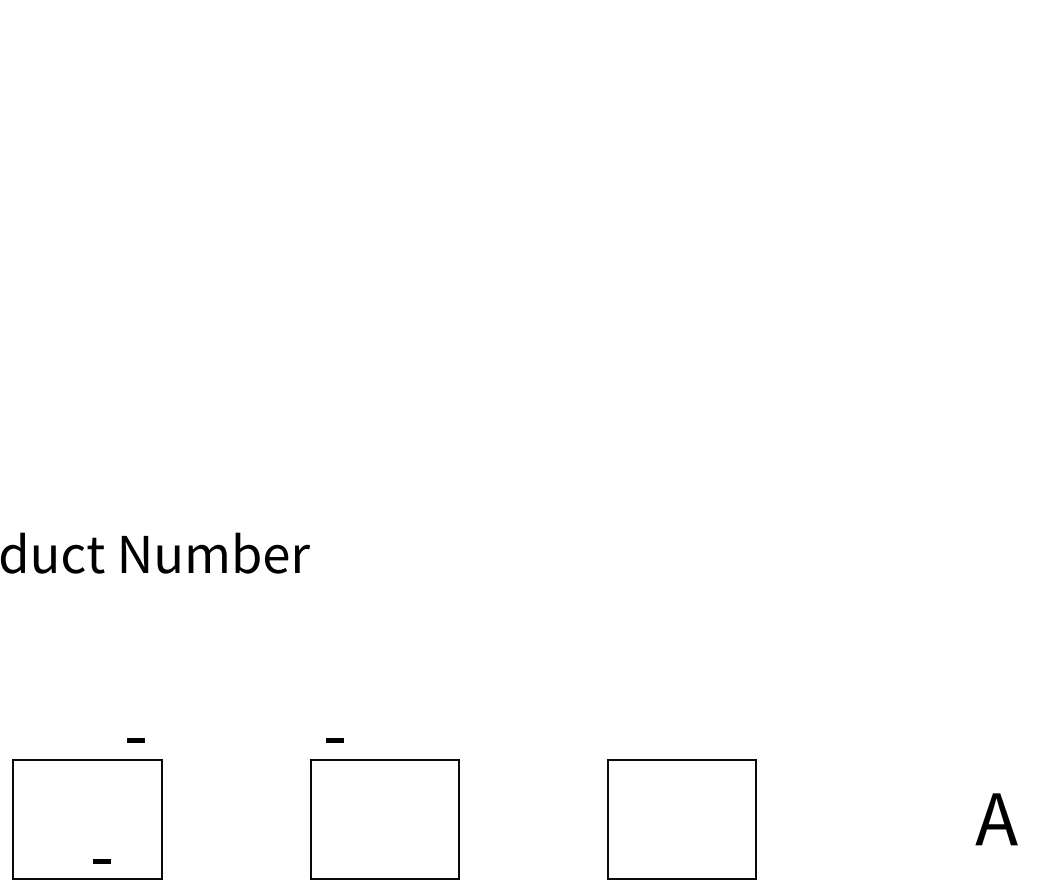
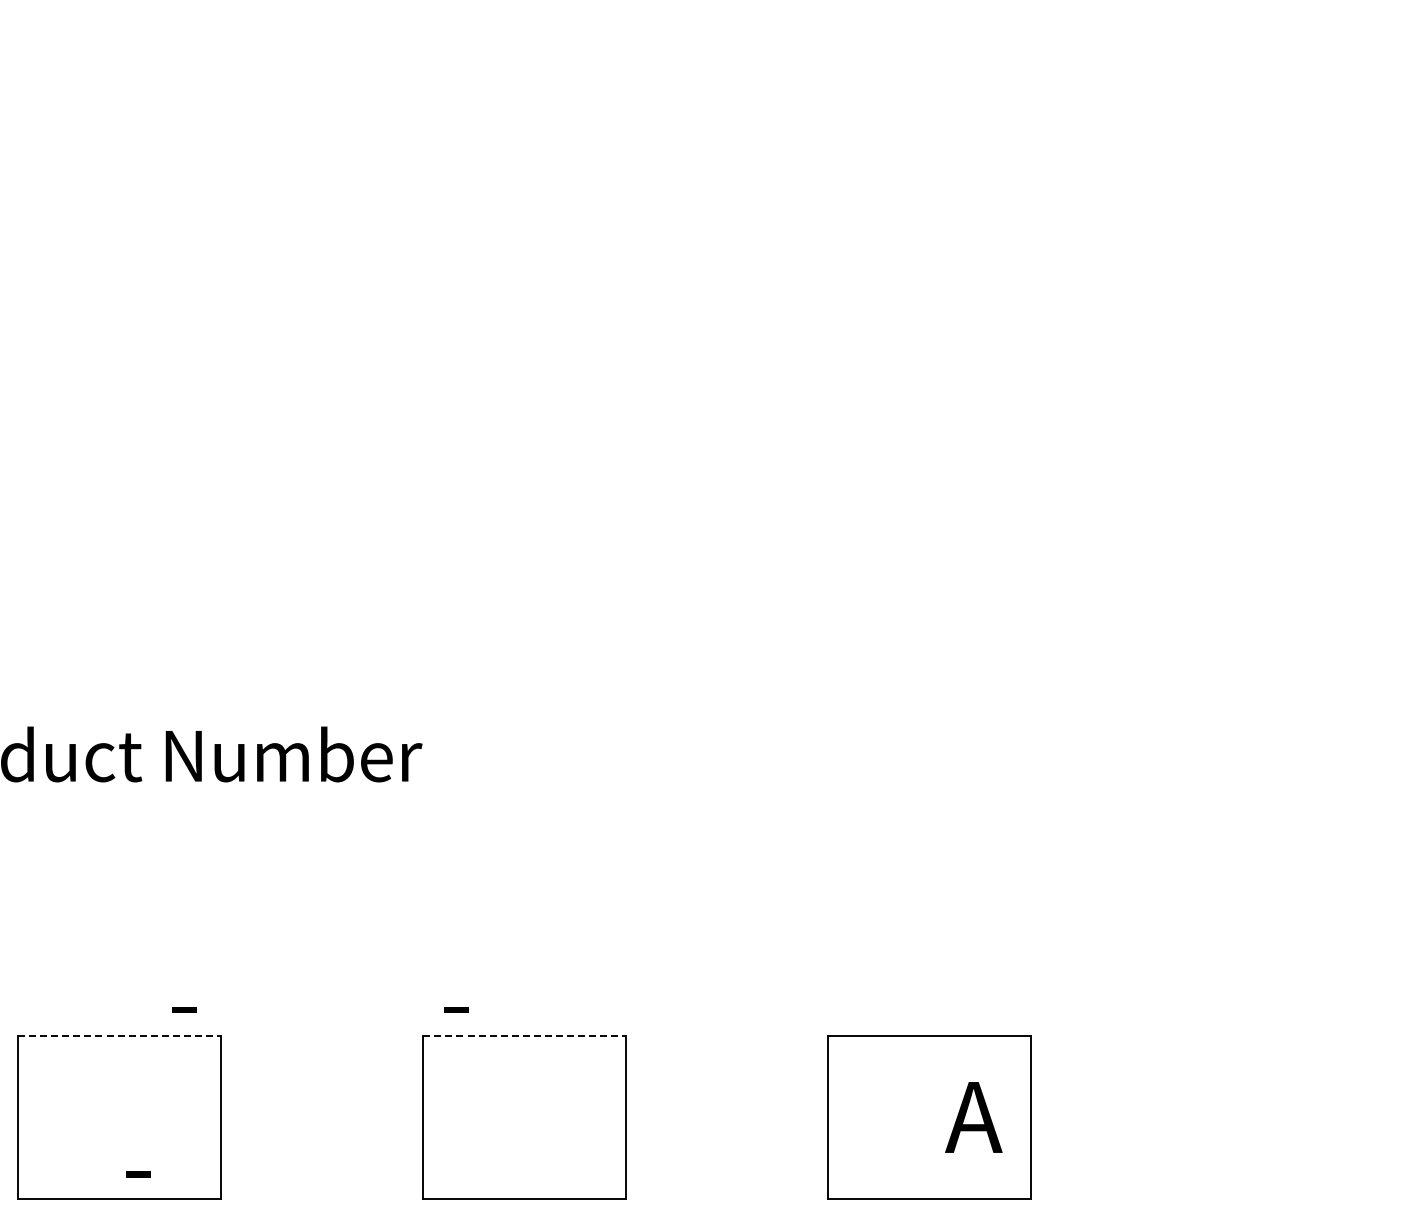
line: (87, 759) -> (119, 1036), solid -> dashed
line: (385, 759) -> (525, 1036), solid -> dashed
text: (996, 819) -> (973, 1117), moved

